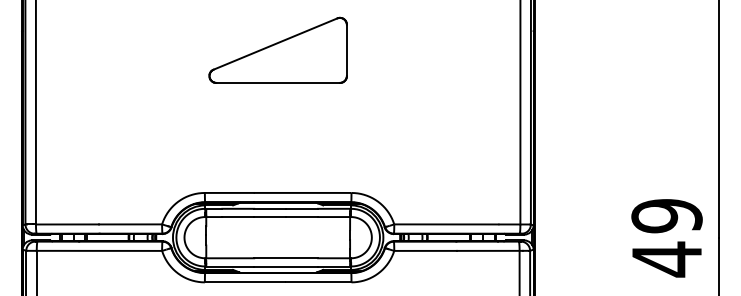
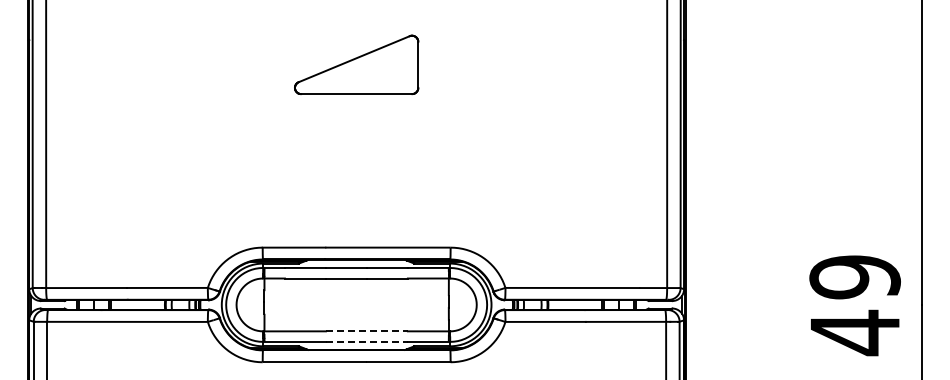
part: (278, 50) -> (356, 64), size x0.7
line: (285, 258) -> (366, 331), solid -> dashed
line: (285, 266) -> (366, 341), solid -> dashed

